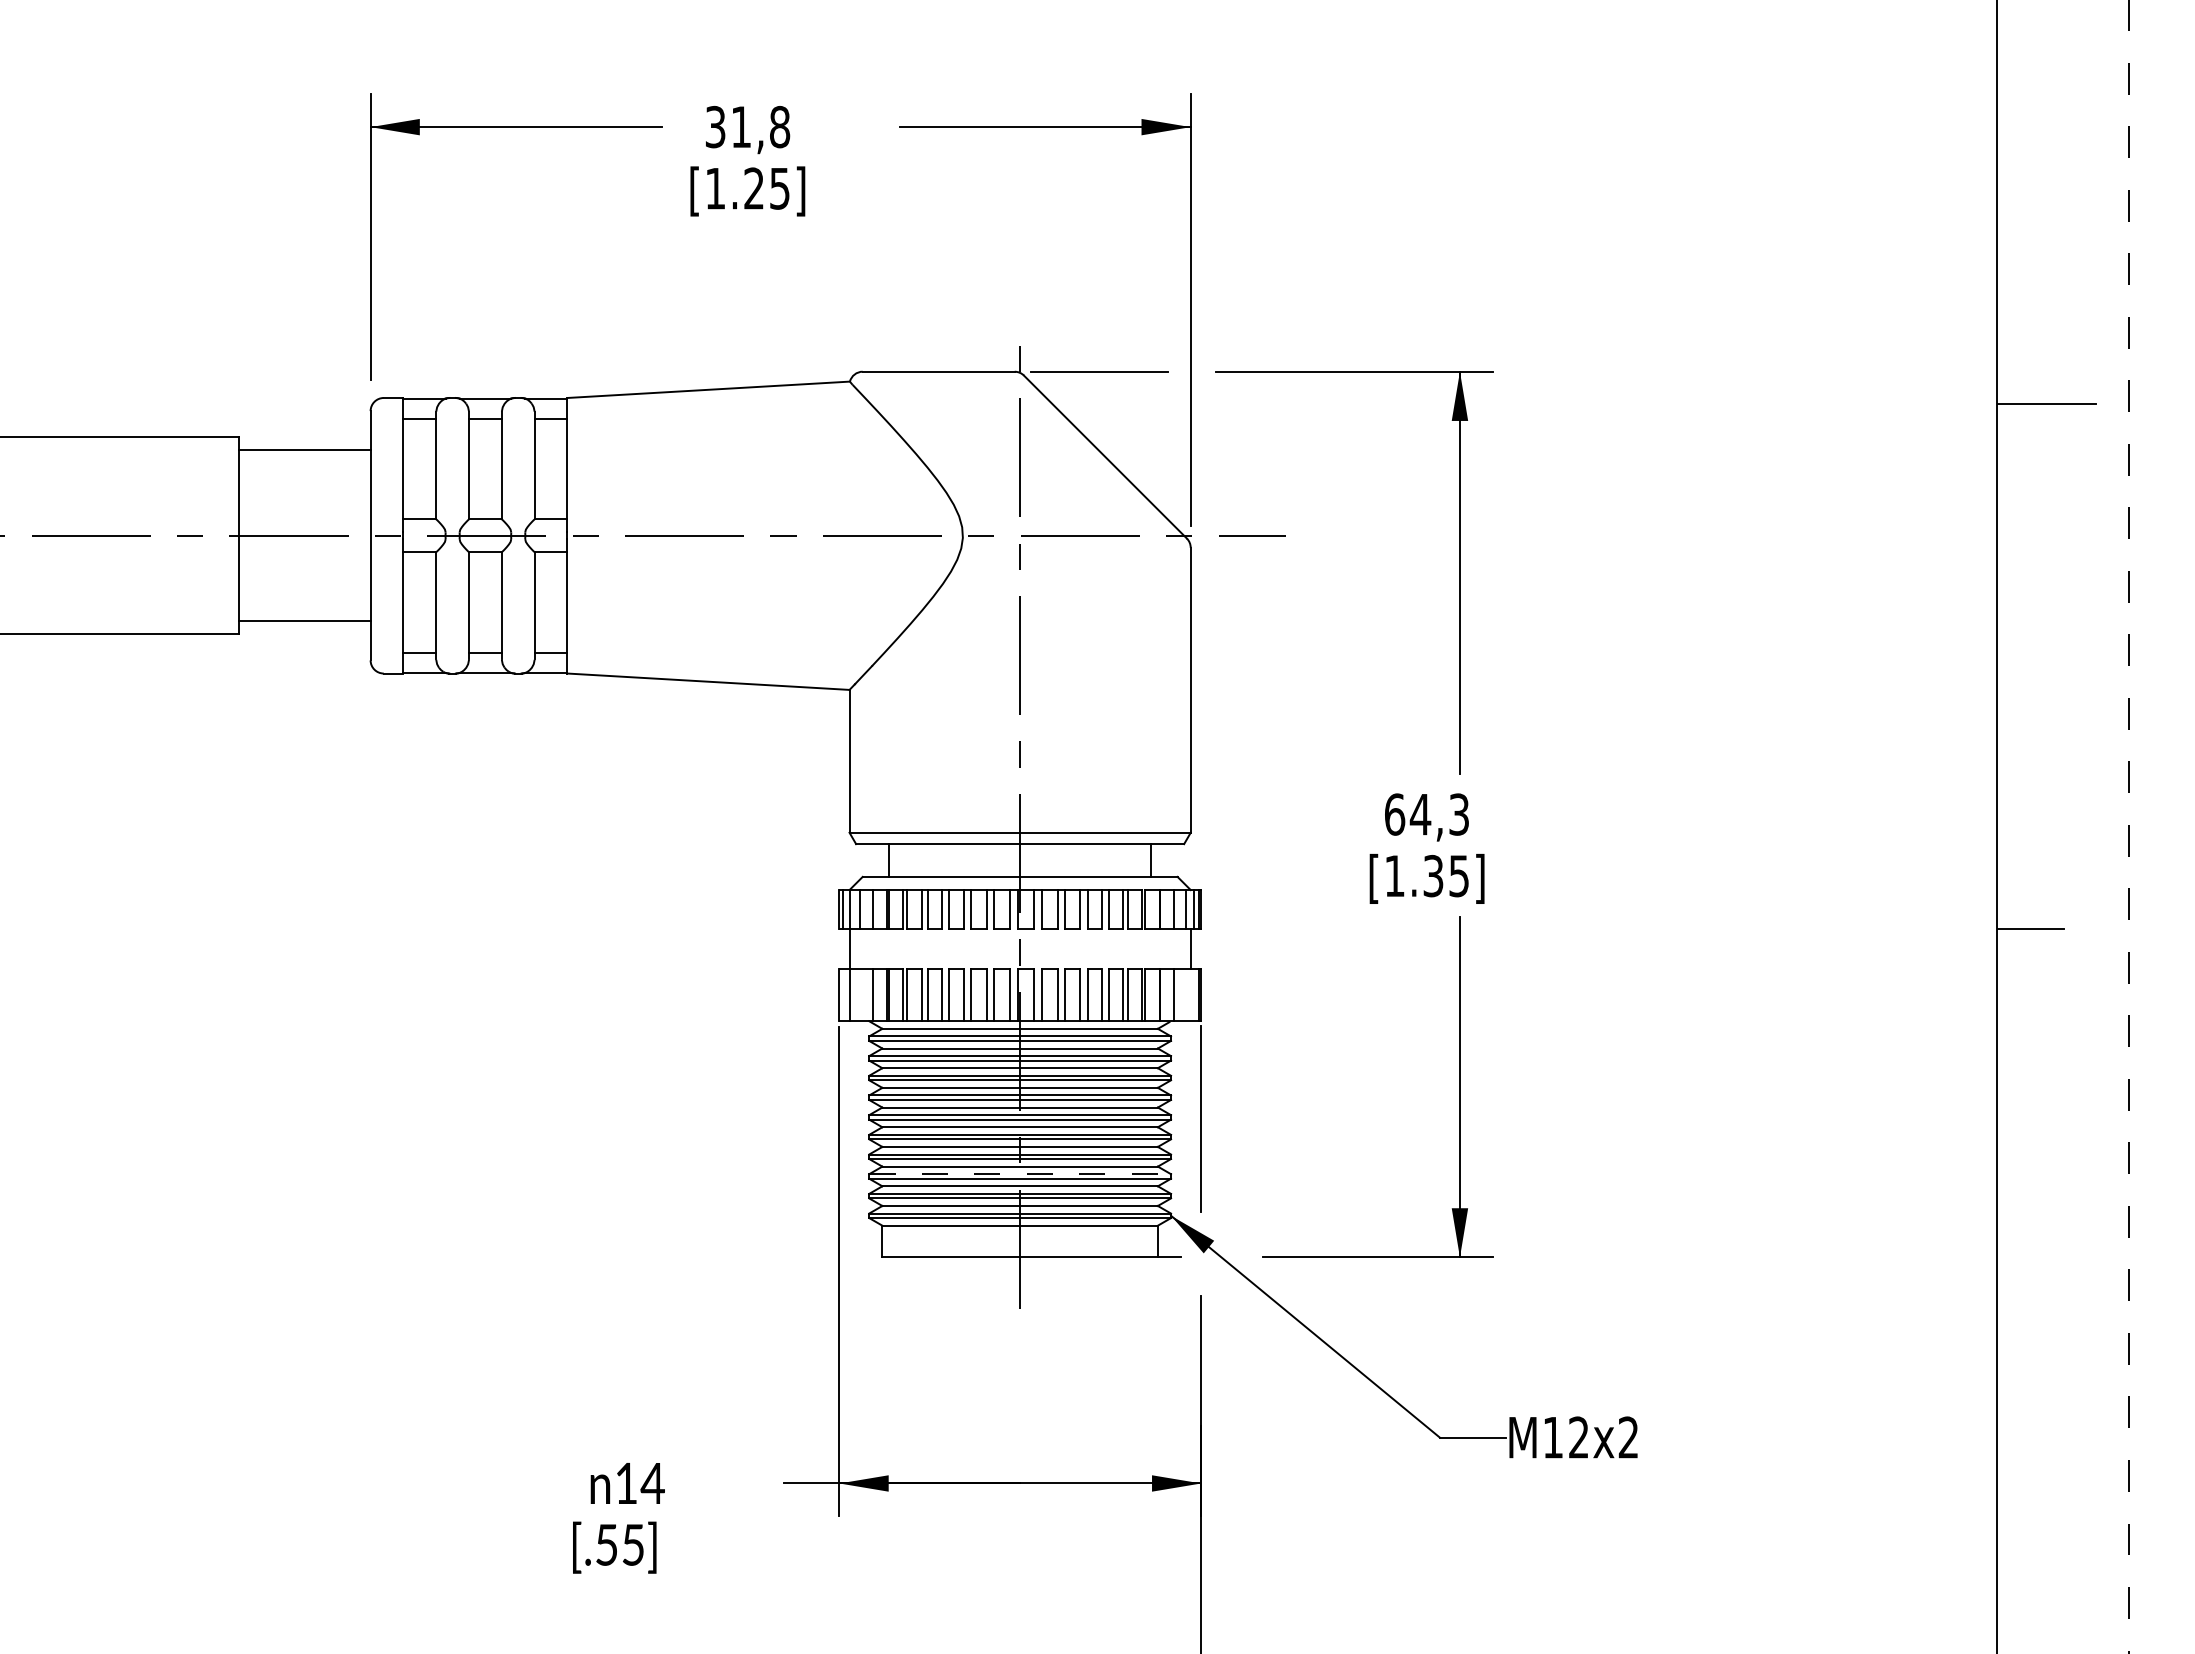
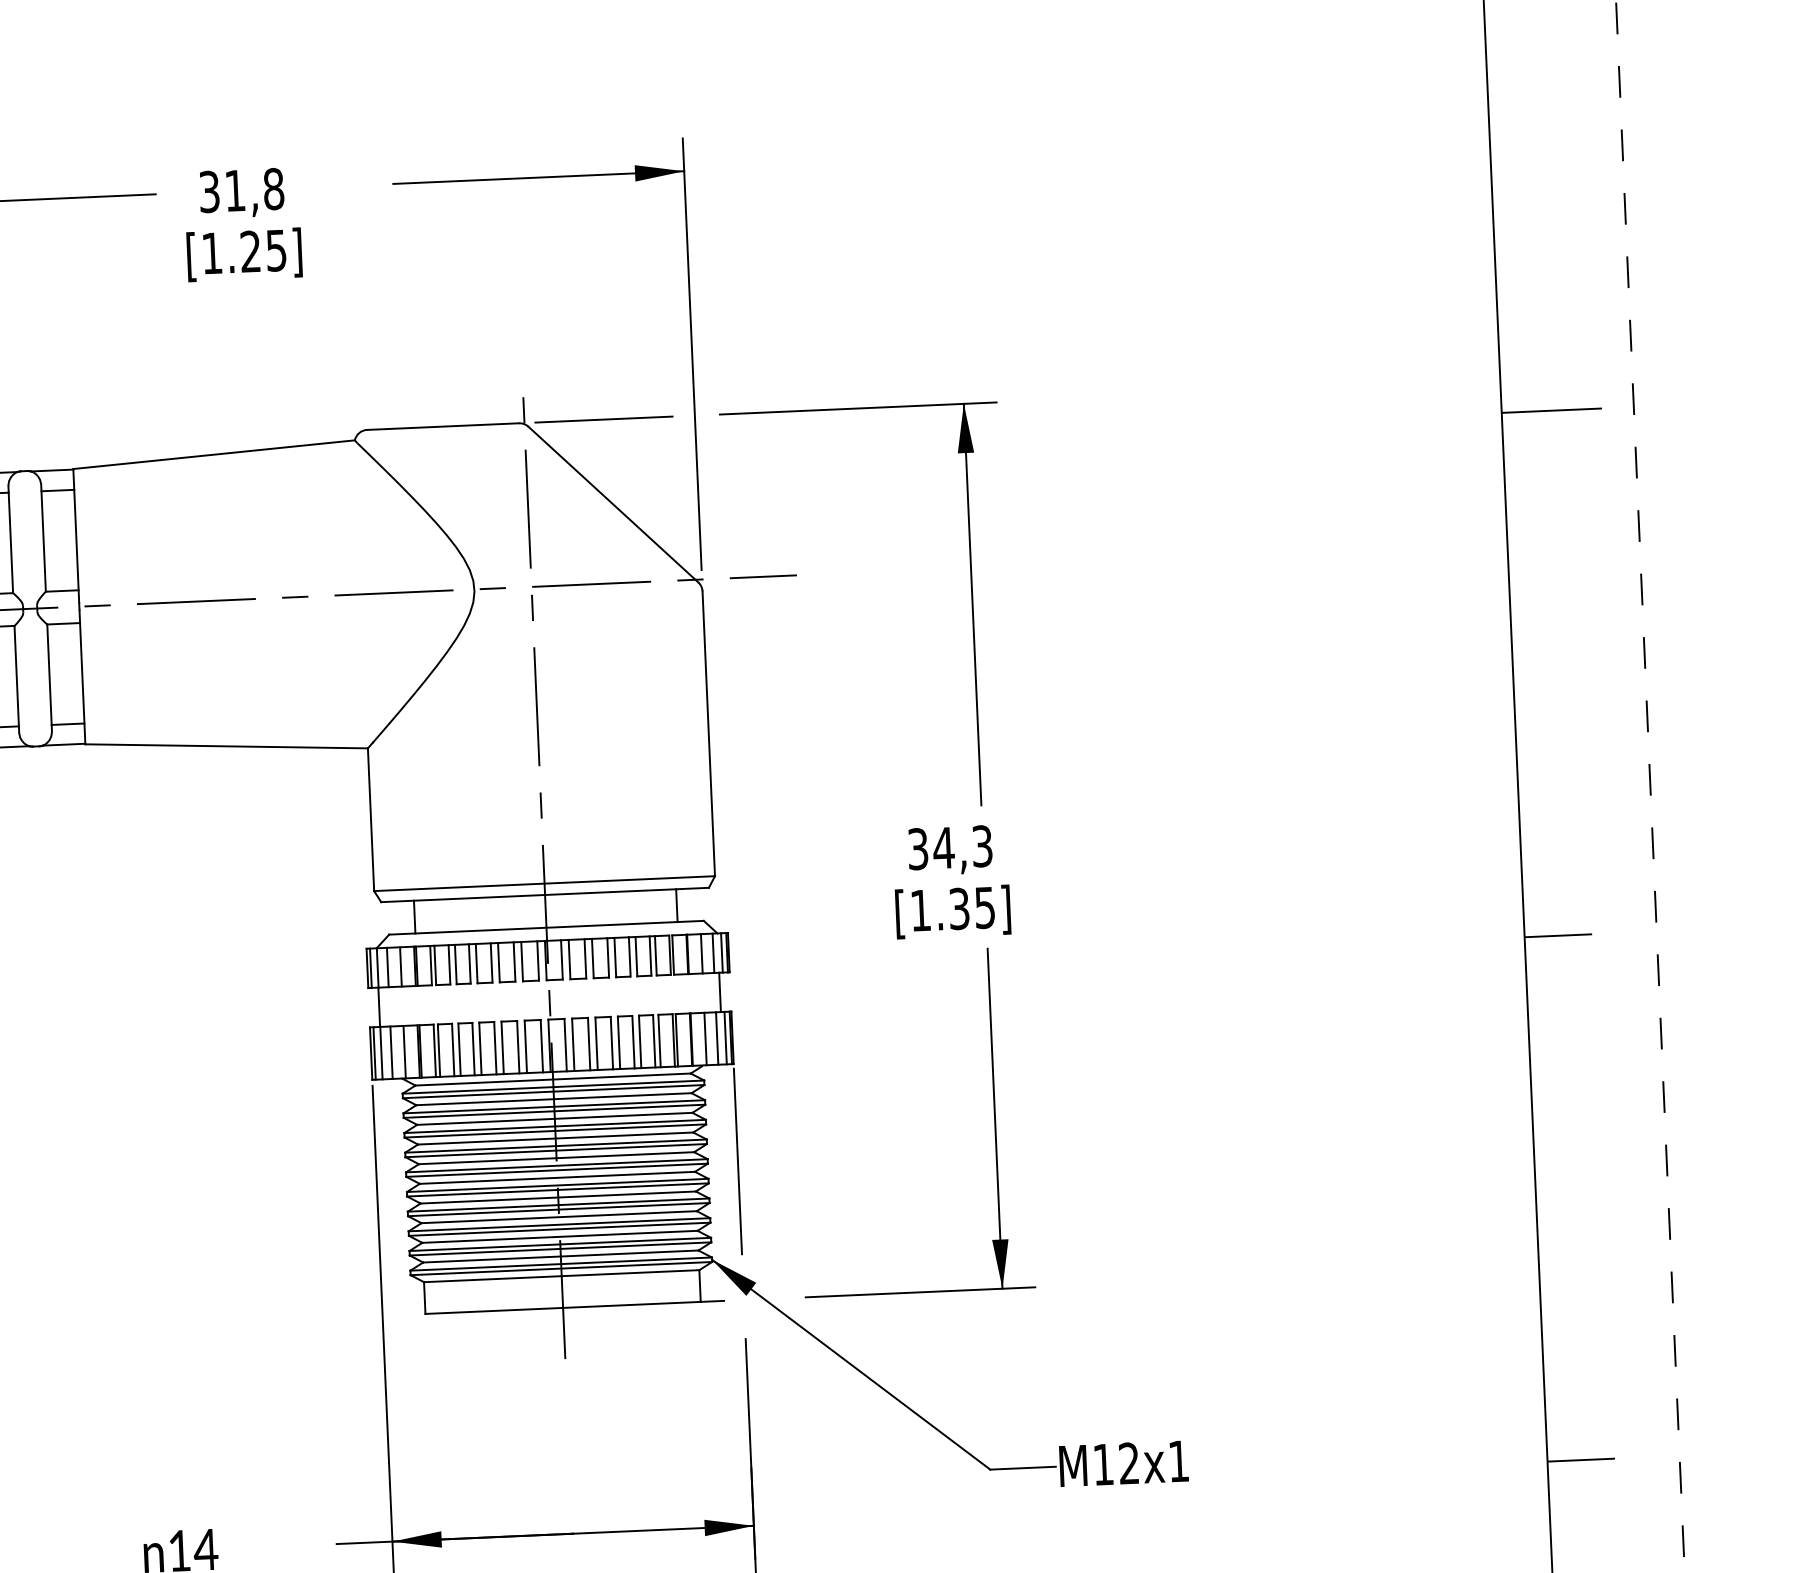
text: (1395, 814) -> (918, 849), 64,3 -> 34,3
line: (842, 994) -> (374, 1052), added
line: (859, 994) -> (391, 1052), added
line: (1185, 994) -> (716, 1038), added
line: (1194, 994) -> (725, 1037), added
line: (1020, 1174) -> (559, 1225), dashed -> solid
text: (1627, 1437) -> (1177, 1461), M12x2 -> M12x1
line: (2030, 1453) -> (1581, 1459), added

